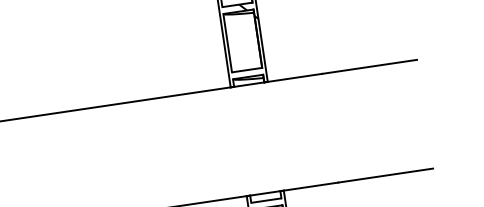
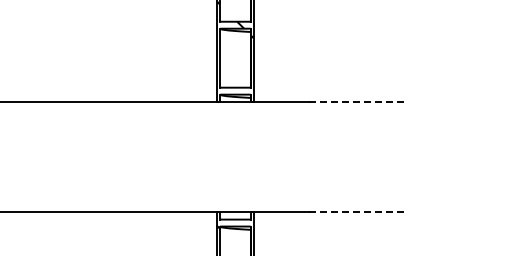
line: (370, 66) -> (357, 102), solid -> dashed
line: (386, 175) -> (357, 212), solid -> dashed

